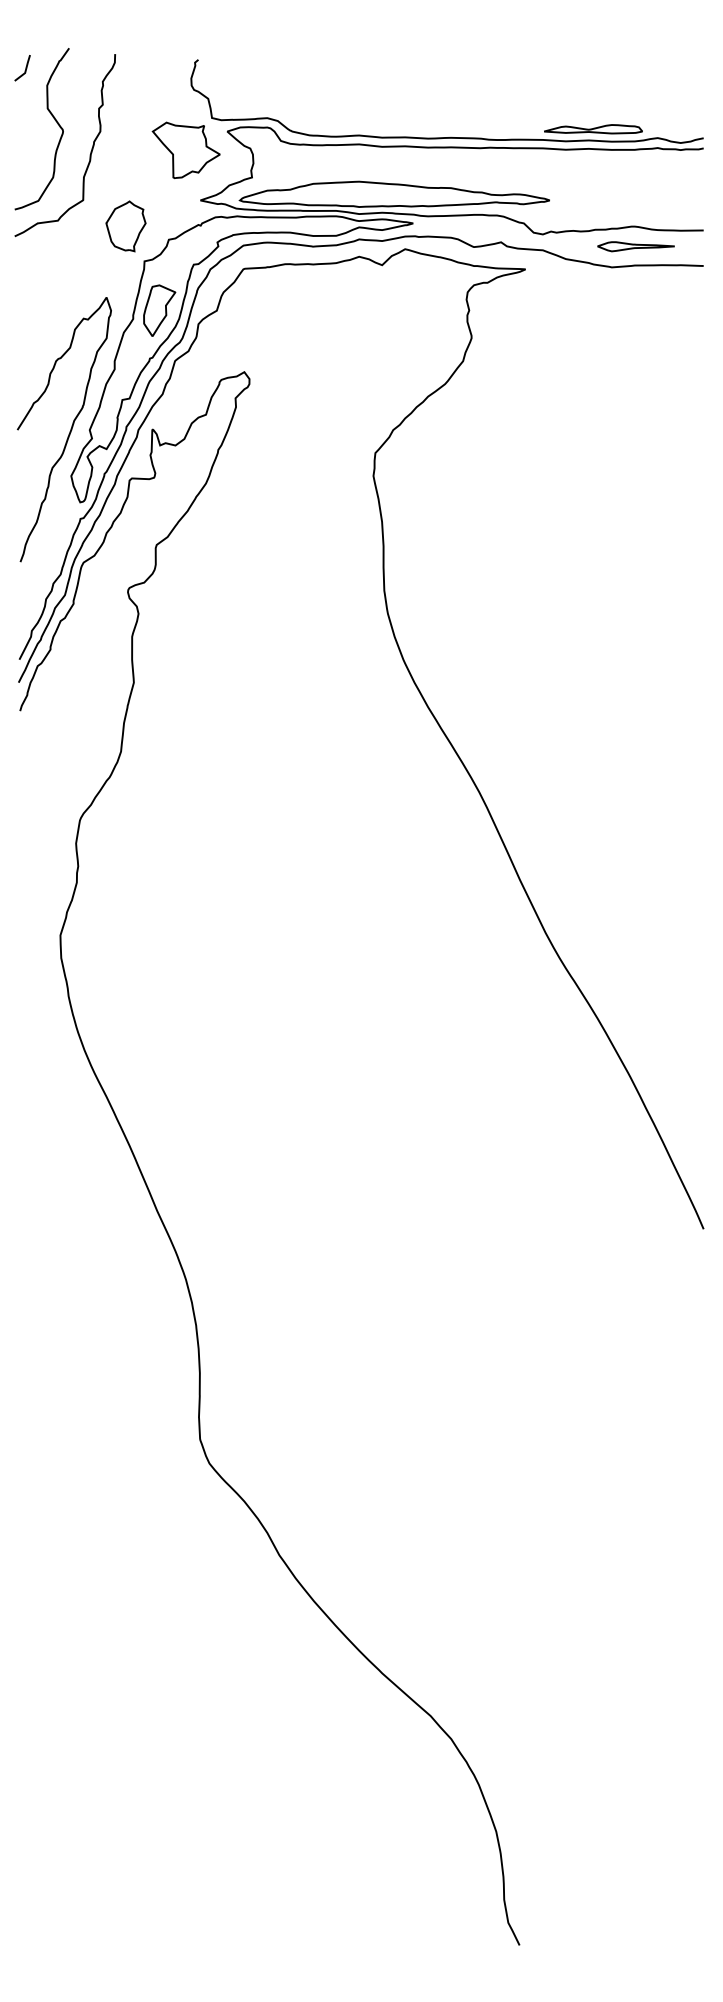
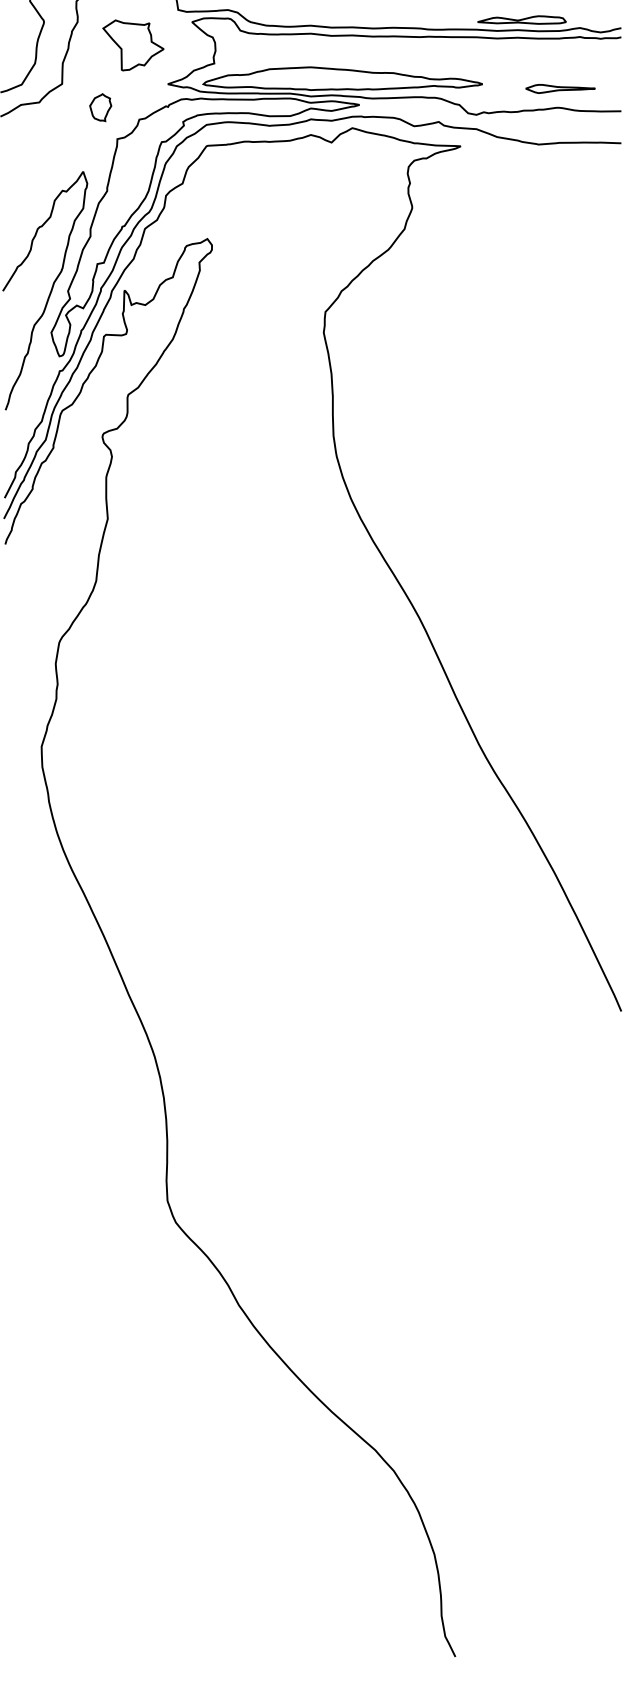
part: (185, 150) -> (132, 45), moved
part: (125, 226) -> (100, 107), size x0.6
part: (635, 246) -> (559, 88), moved
part: (159, 310) -> (130, 183), removed

